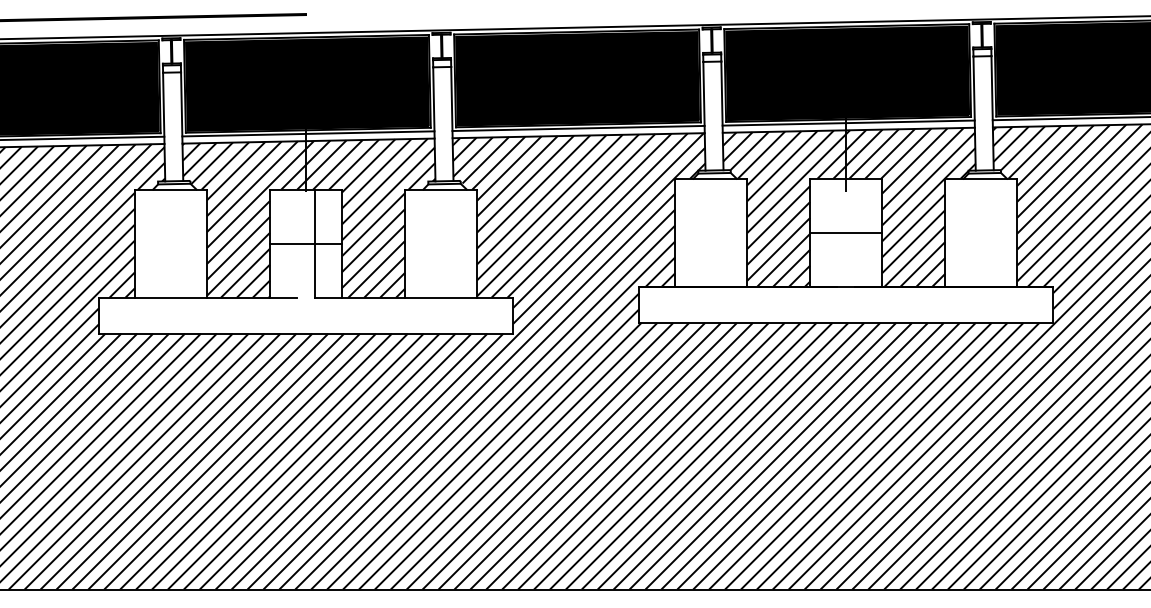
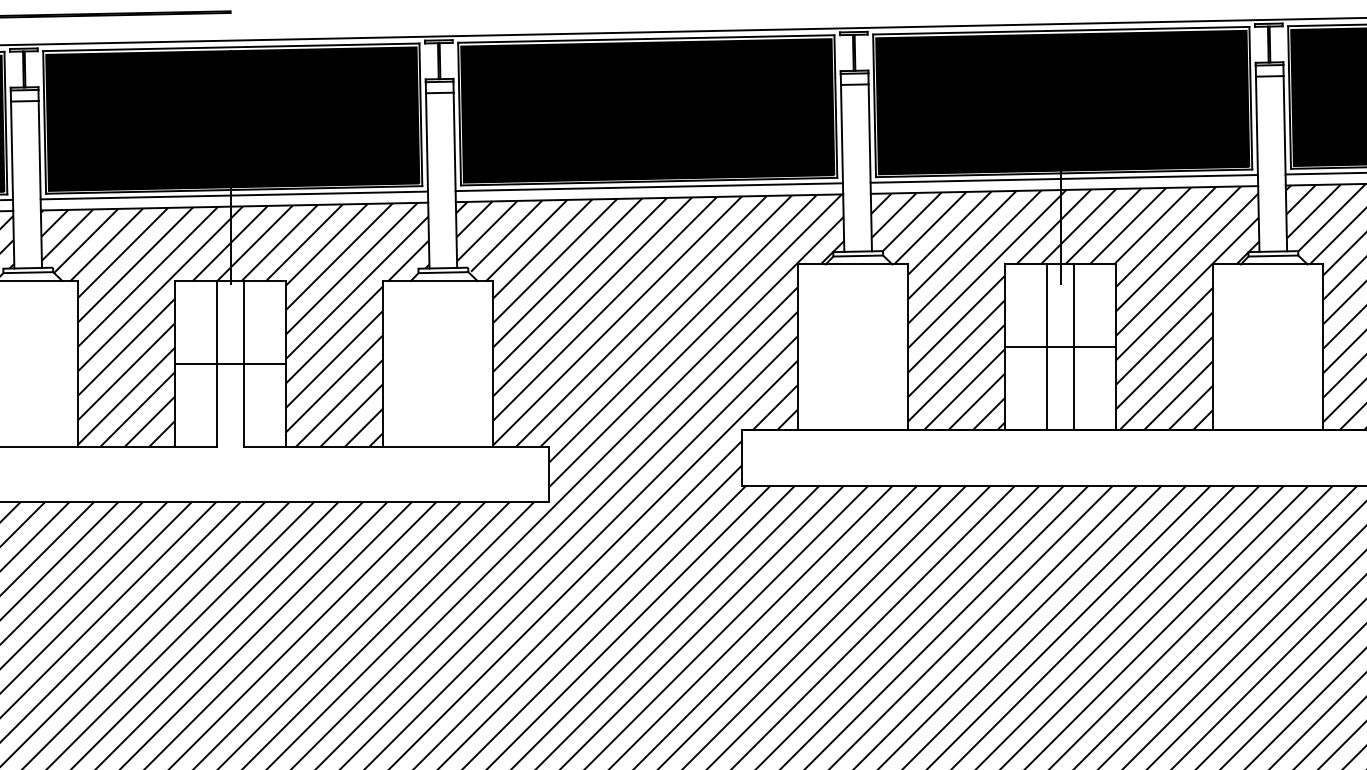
line: (837, 232) -> (1047, 346), added
line: (855, 232) -> (1074, 346), added
line: (297, 243) -> (217, 363), added

